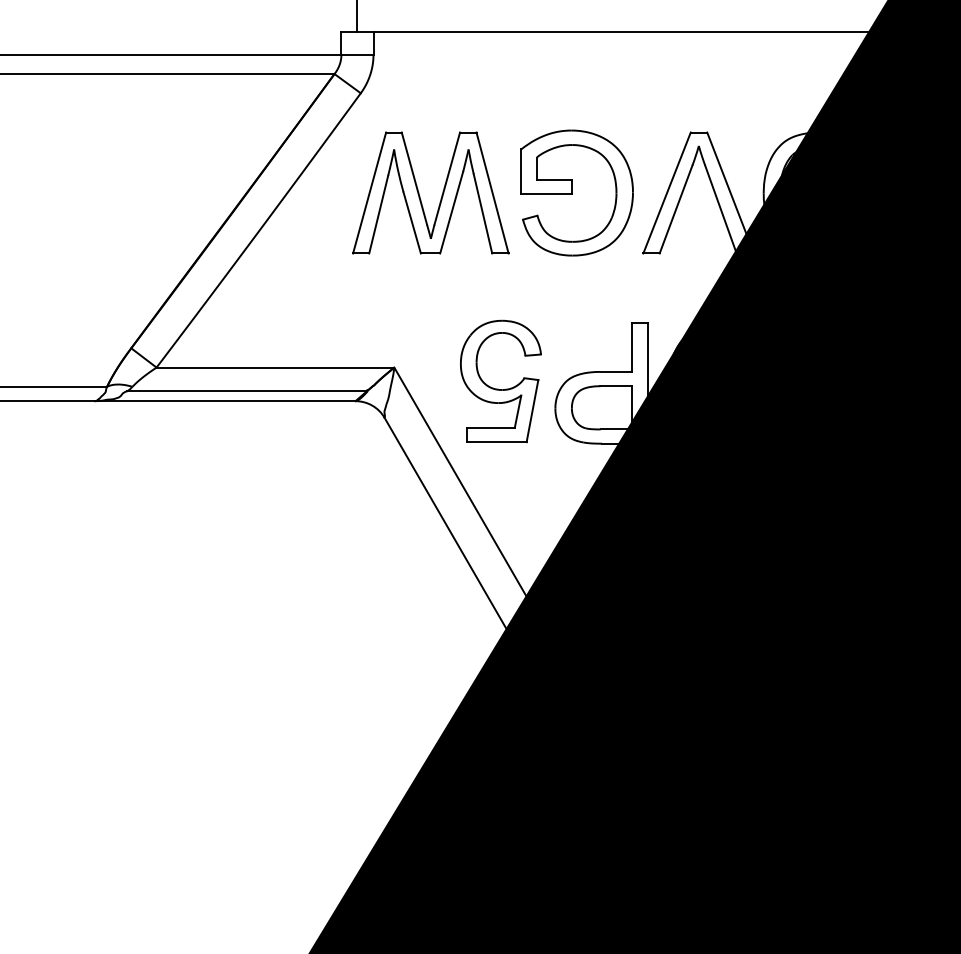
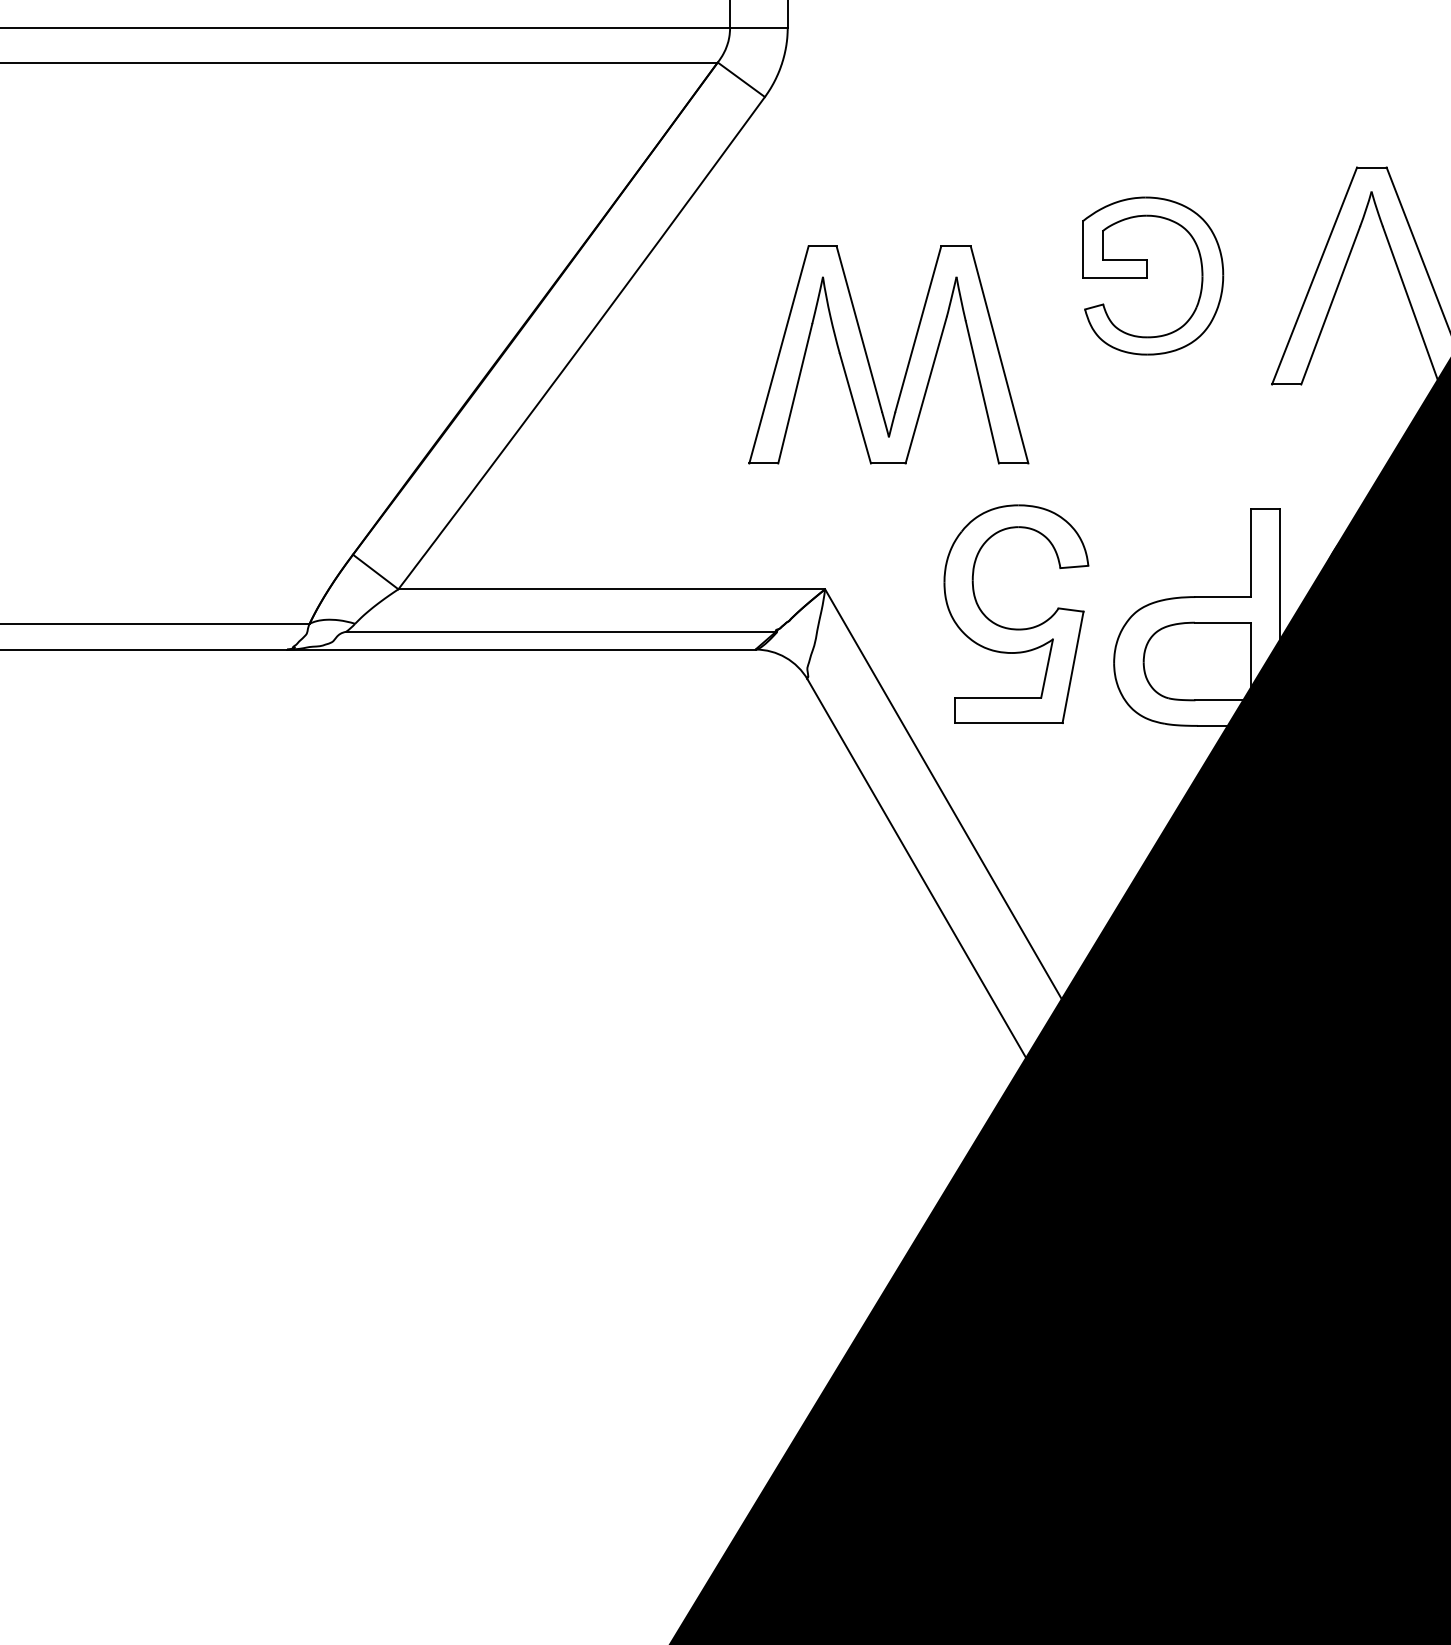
part: (576, 192) -> (1152, 275), size x0.7
part: (420, 196) -> (870, 361), moved

